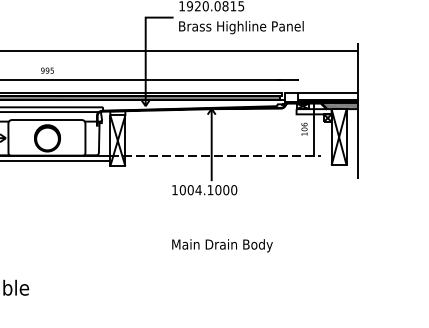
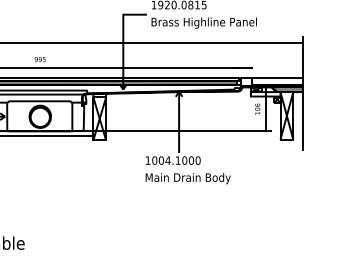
line: (215, 155) -> (182, 131), dashed -> solid
text: (221, 245) -> (187, 178), moved

